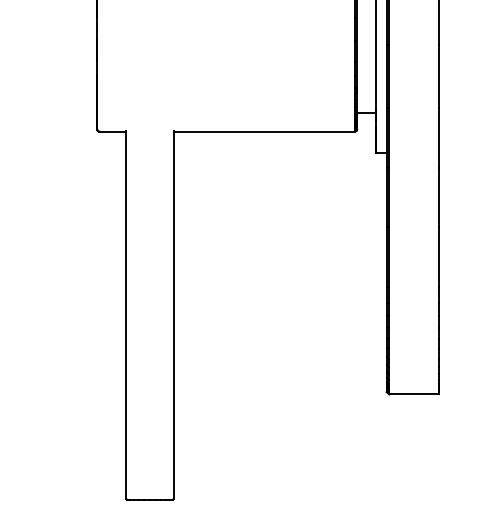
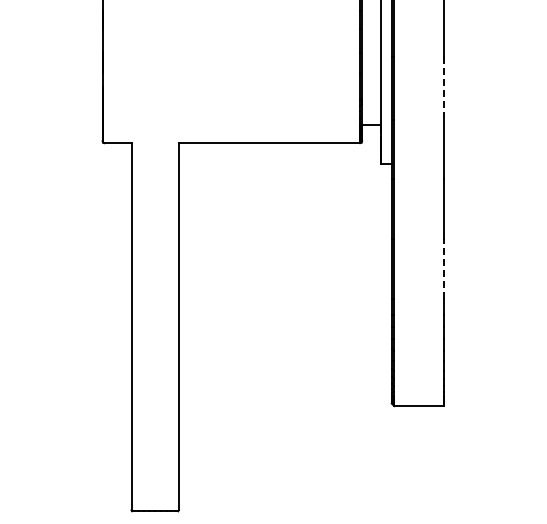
line: (439, 76) -> (444, 88), solid -> dashed
line: (439, 256) -> (444, 268), solid -> dashed

